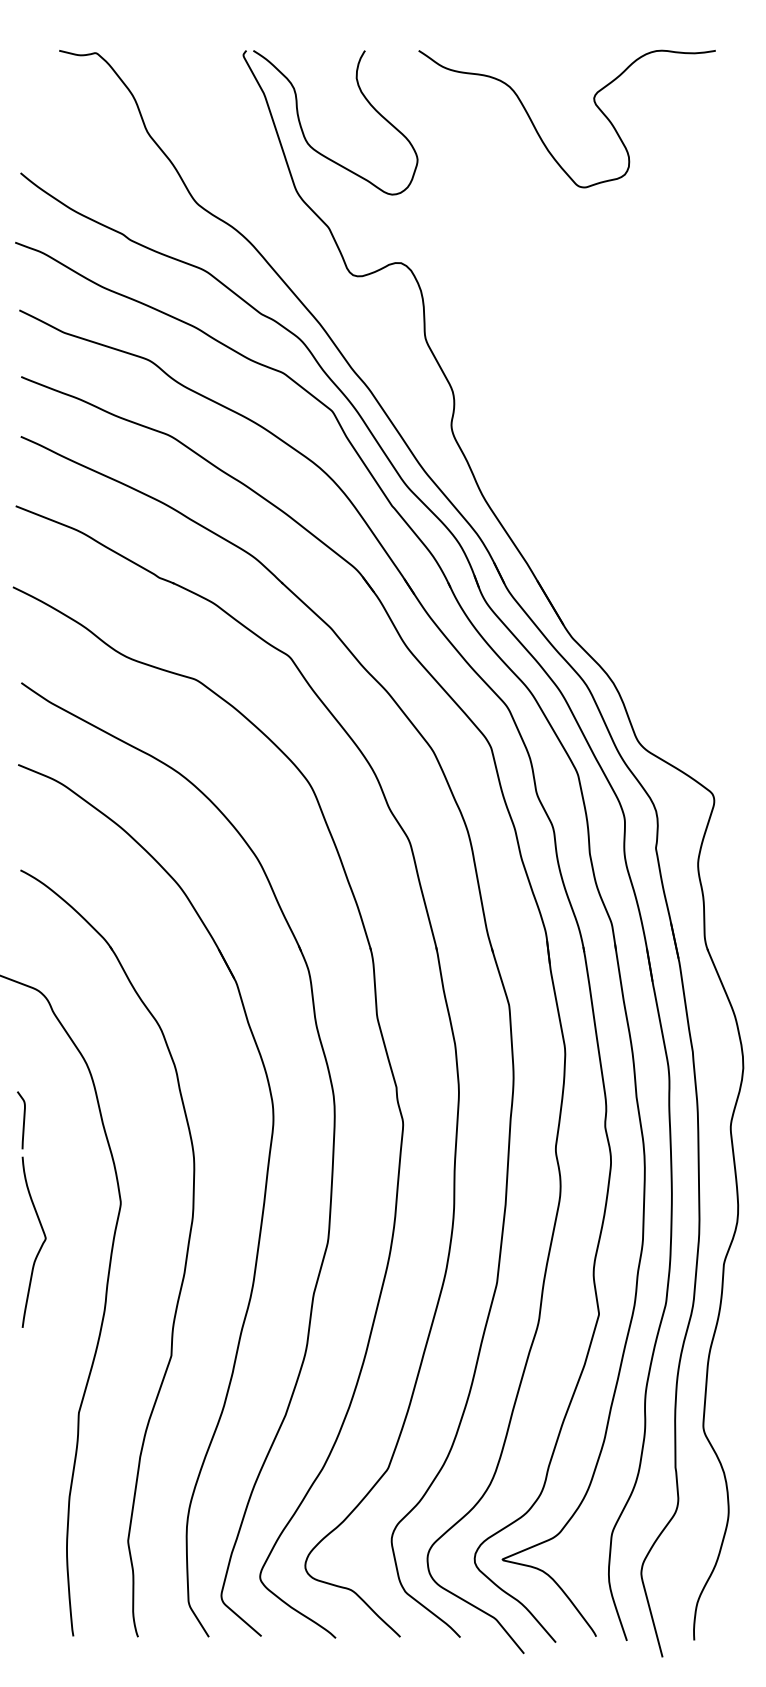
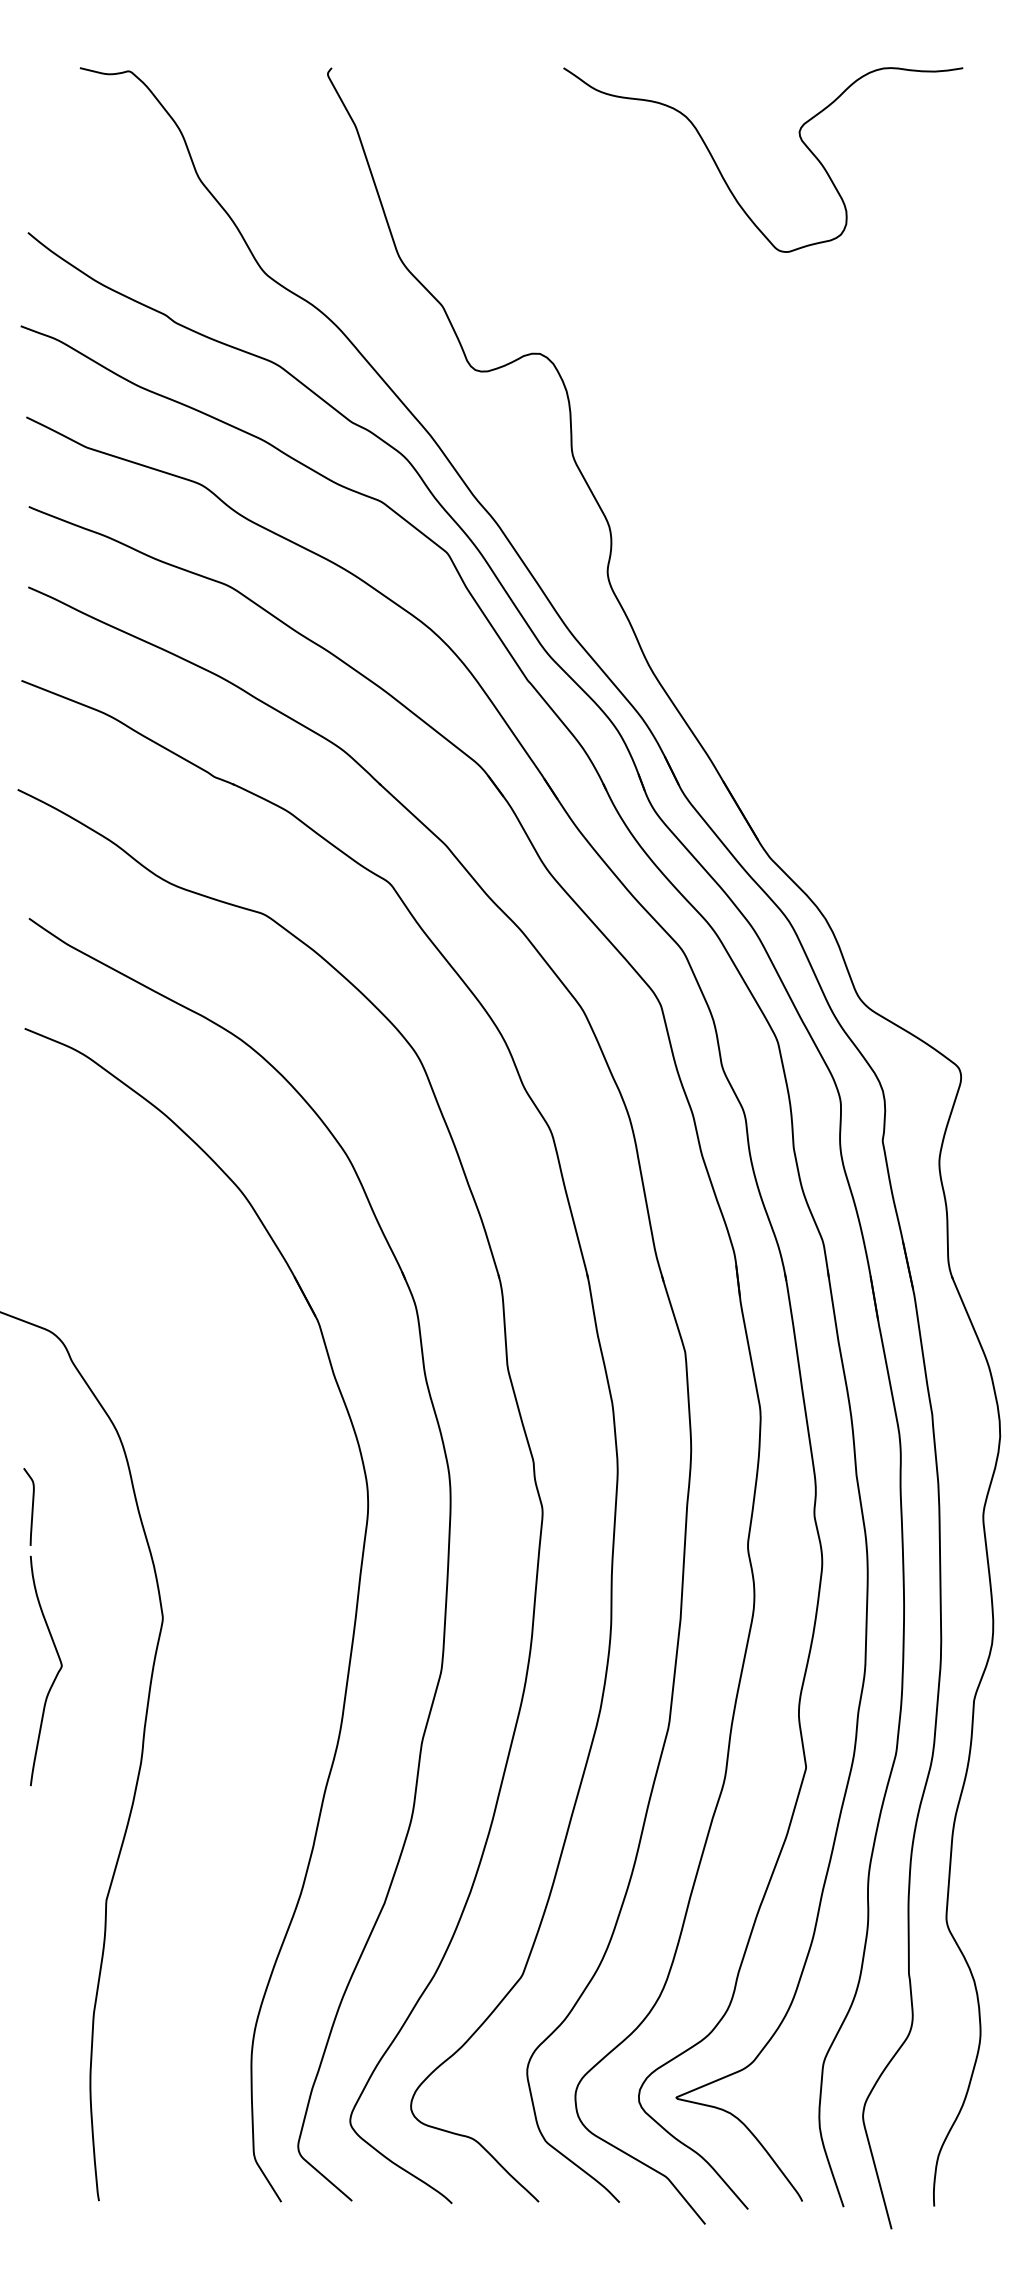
curve: (304, 133) -> (409, 179), removed
part: (184, 1266) -> (248, 1703), removed

